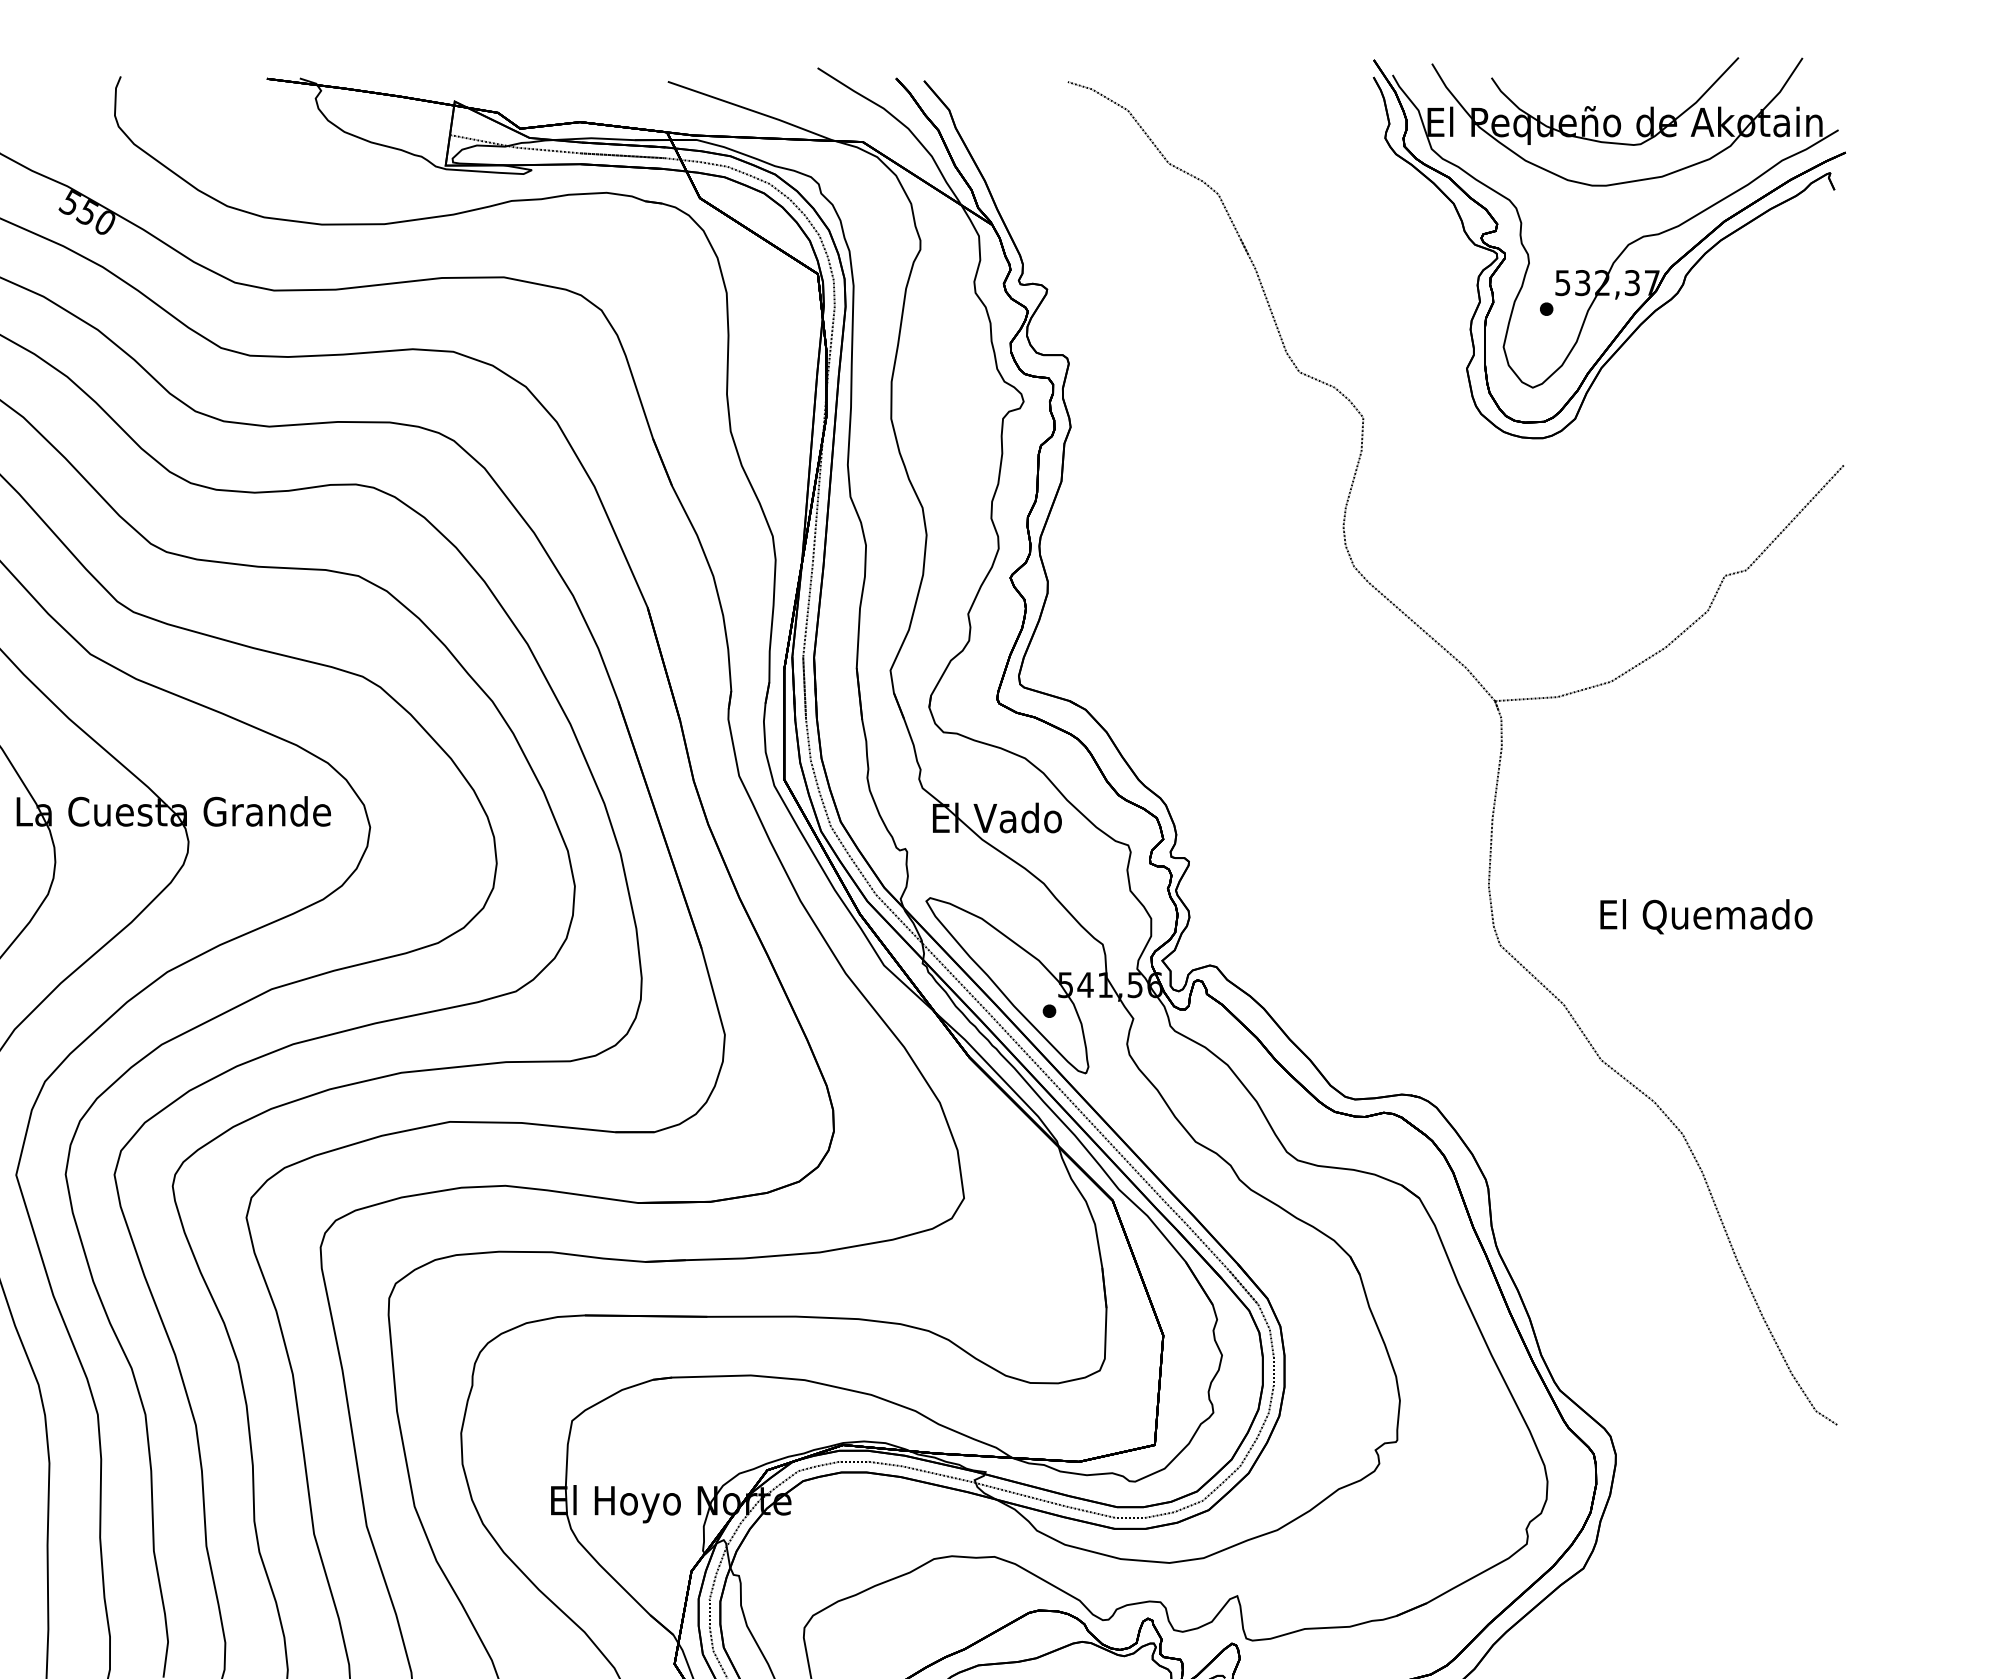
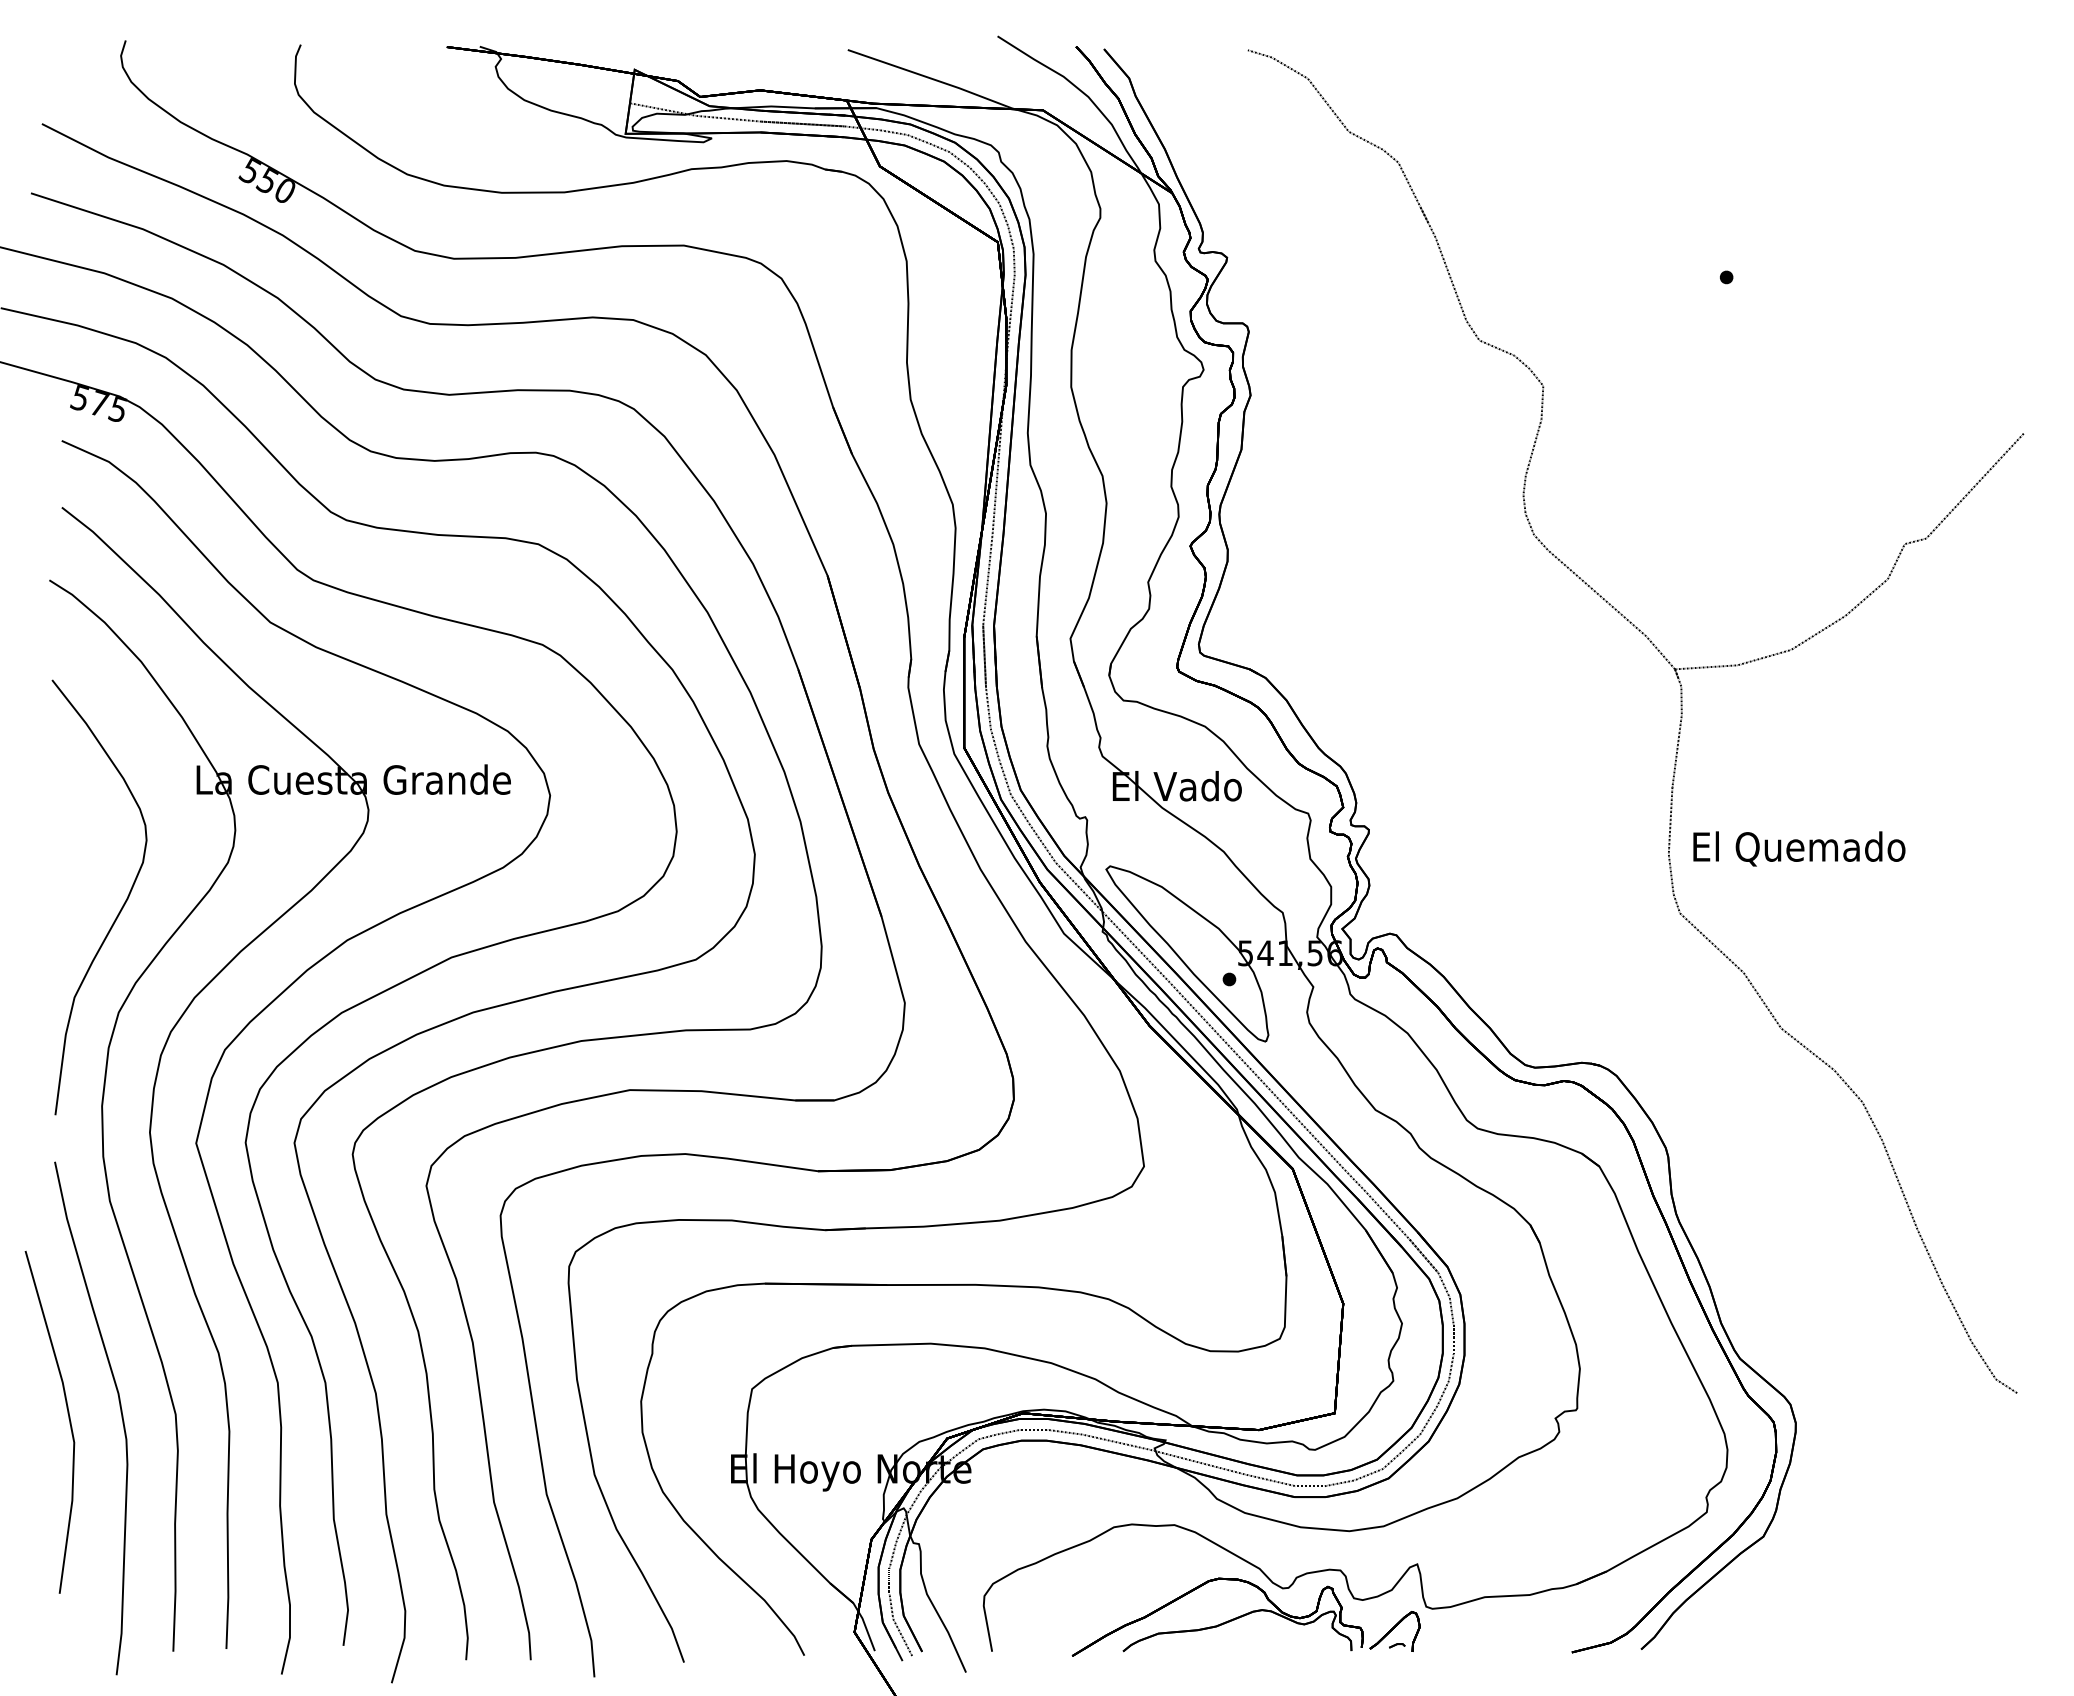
part: (1617, 256) -> (1797, 224), removed
text: (1706, 916) -> (1799, 848), moved

